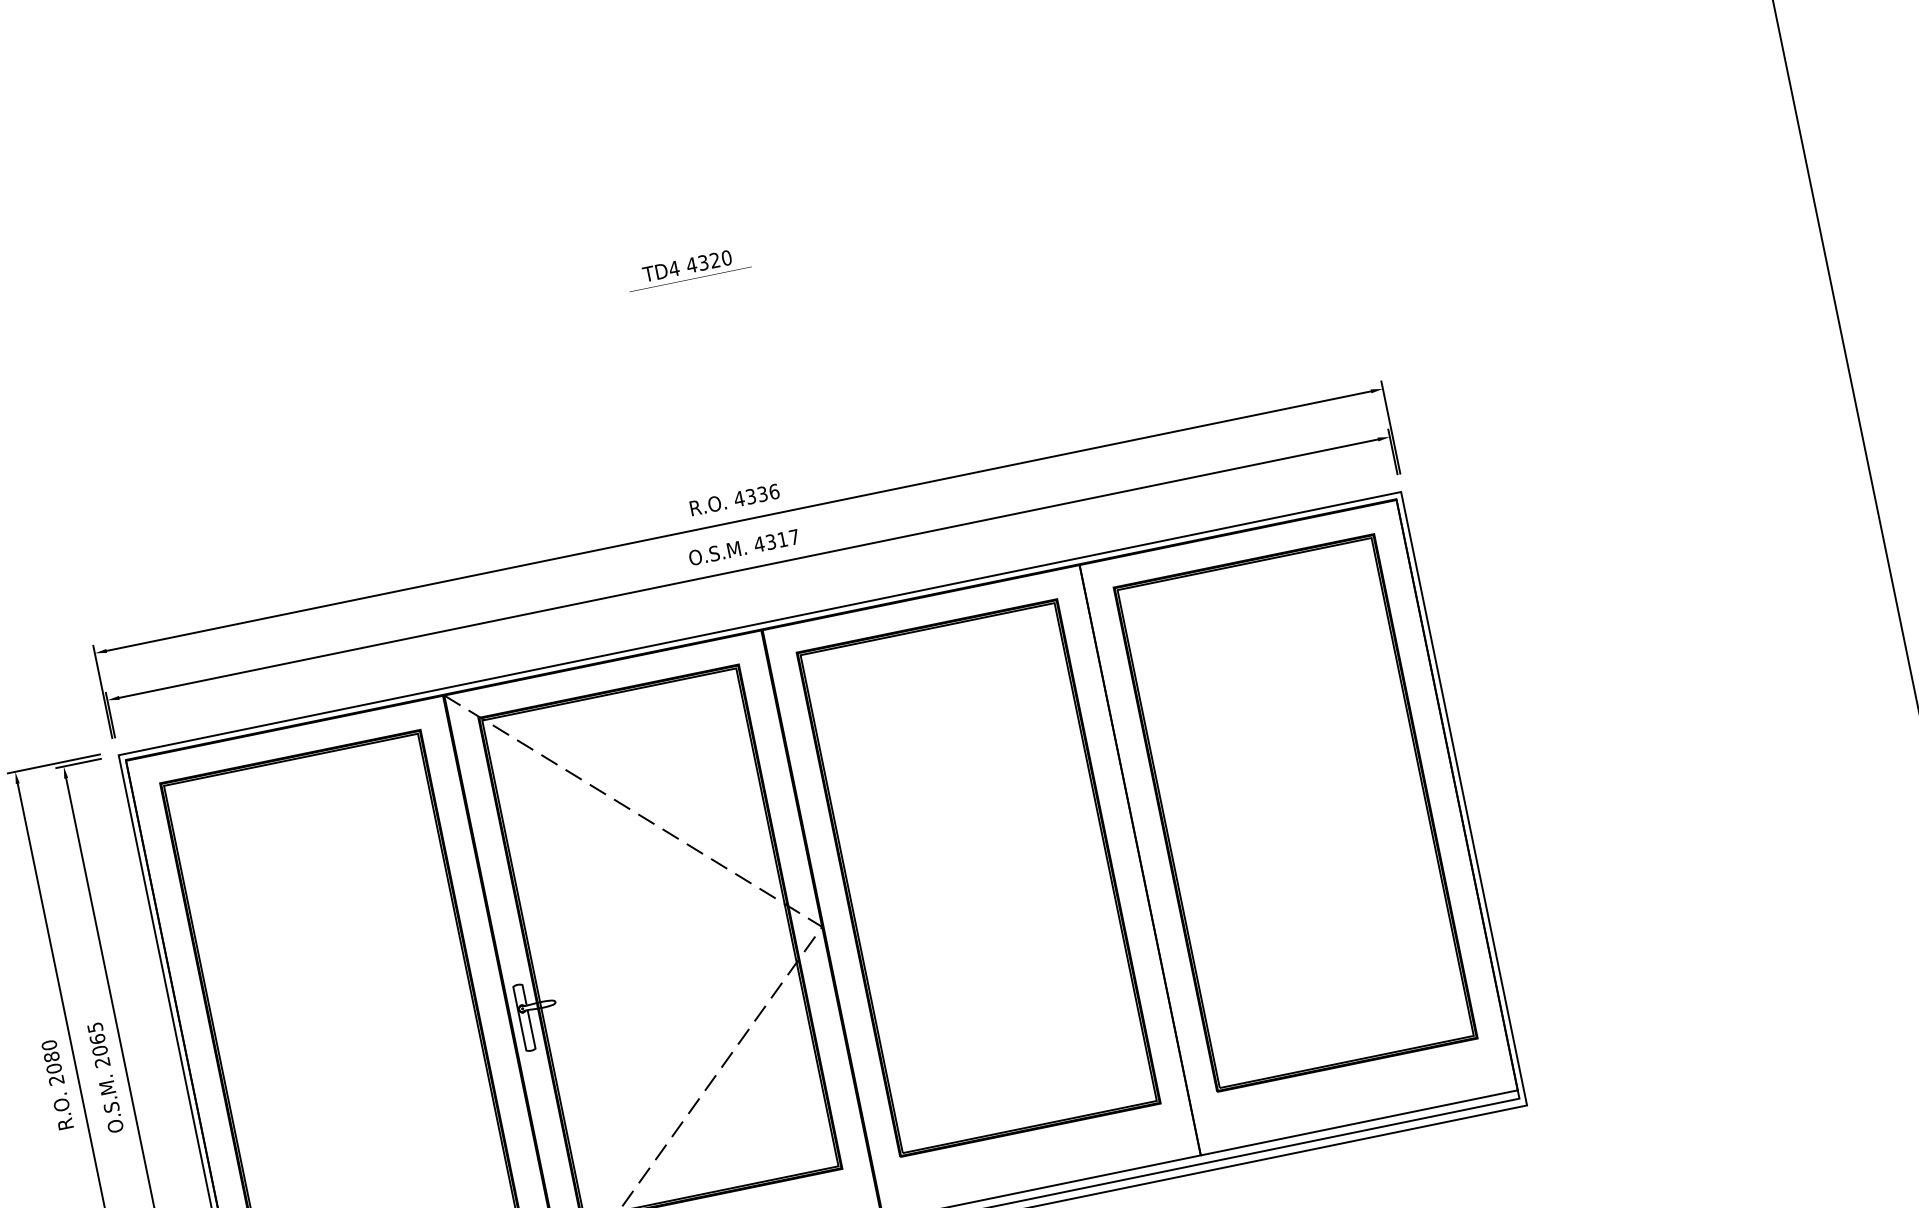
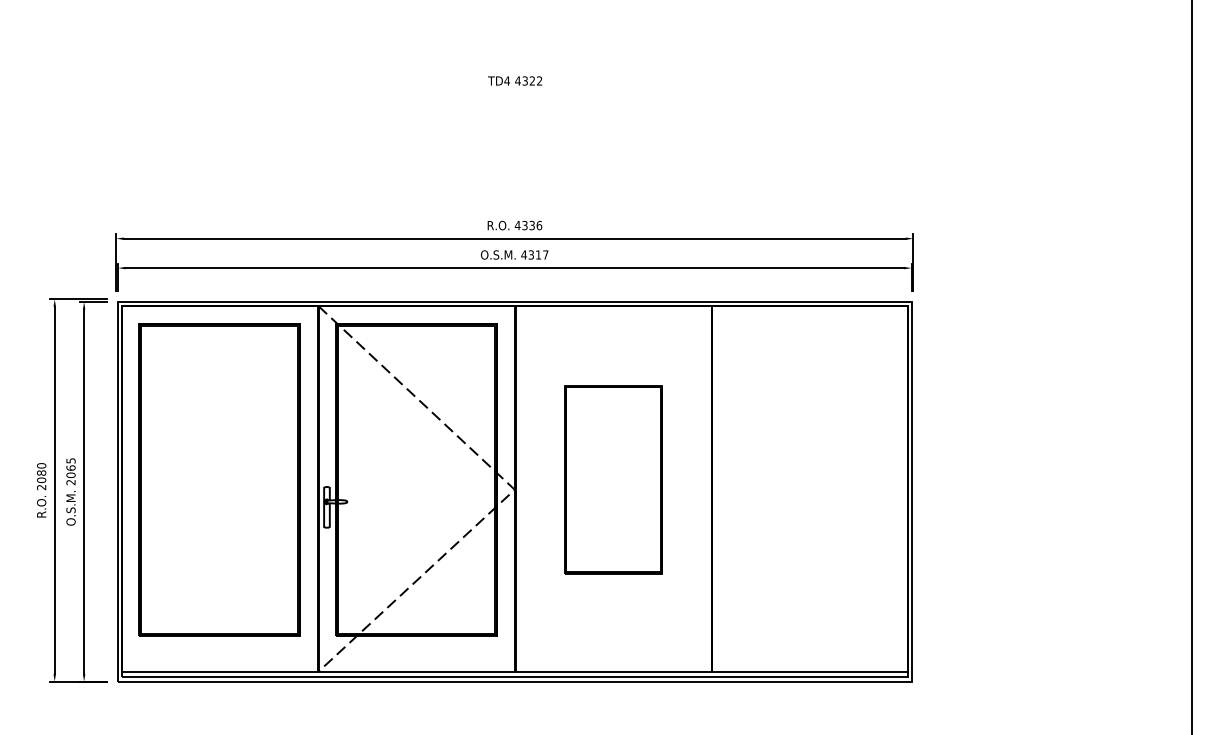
text: (726, 257) -> (539, 80), 4320 -> 4322
part: (1295, 812) -> (809, 479), removed
part: (978, 877) -> (613, 479), size x0.6

